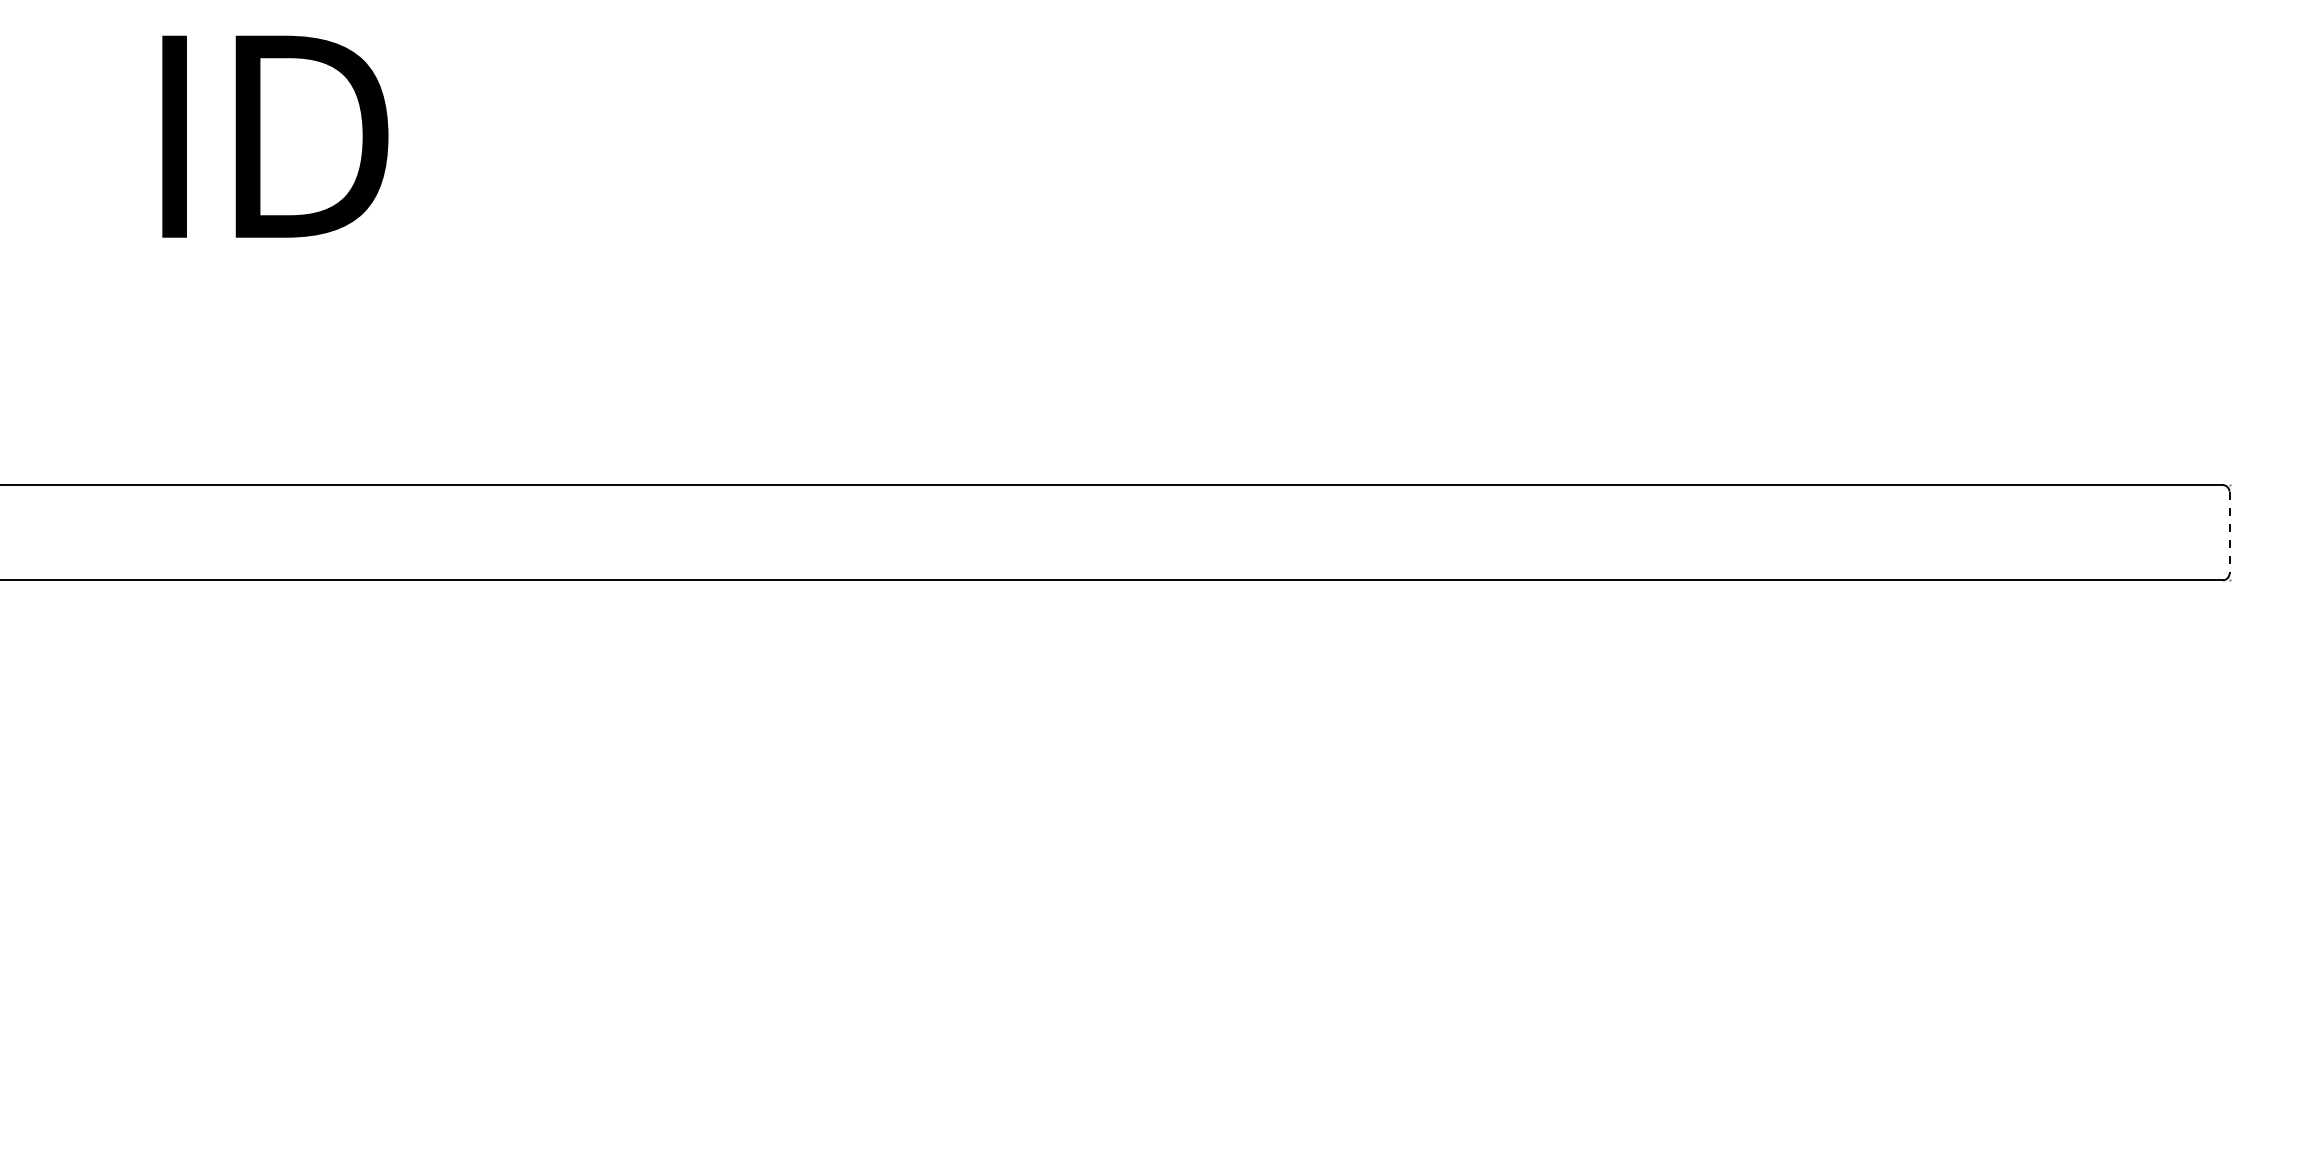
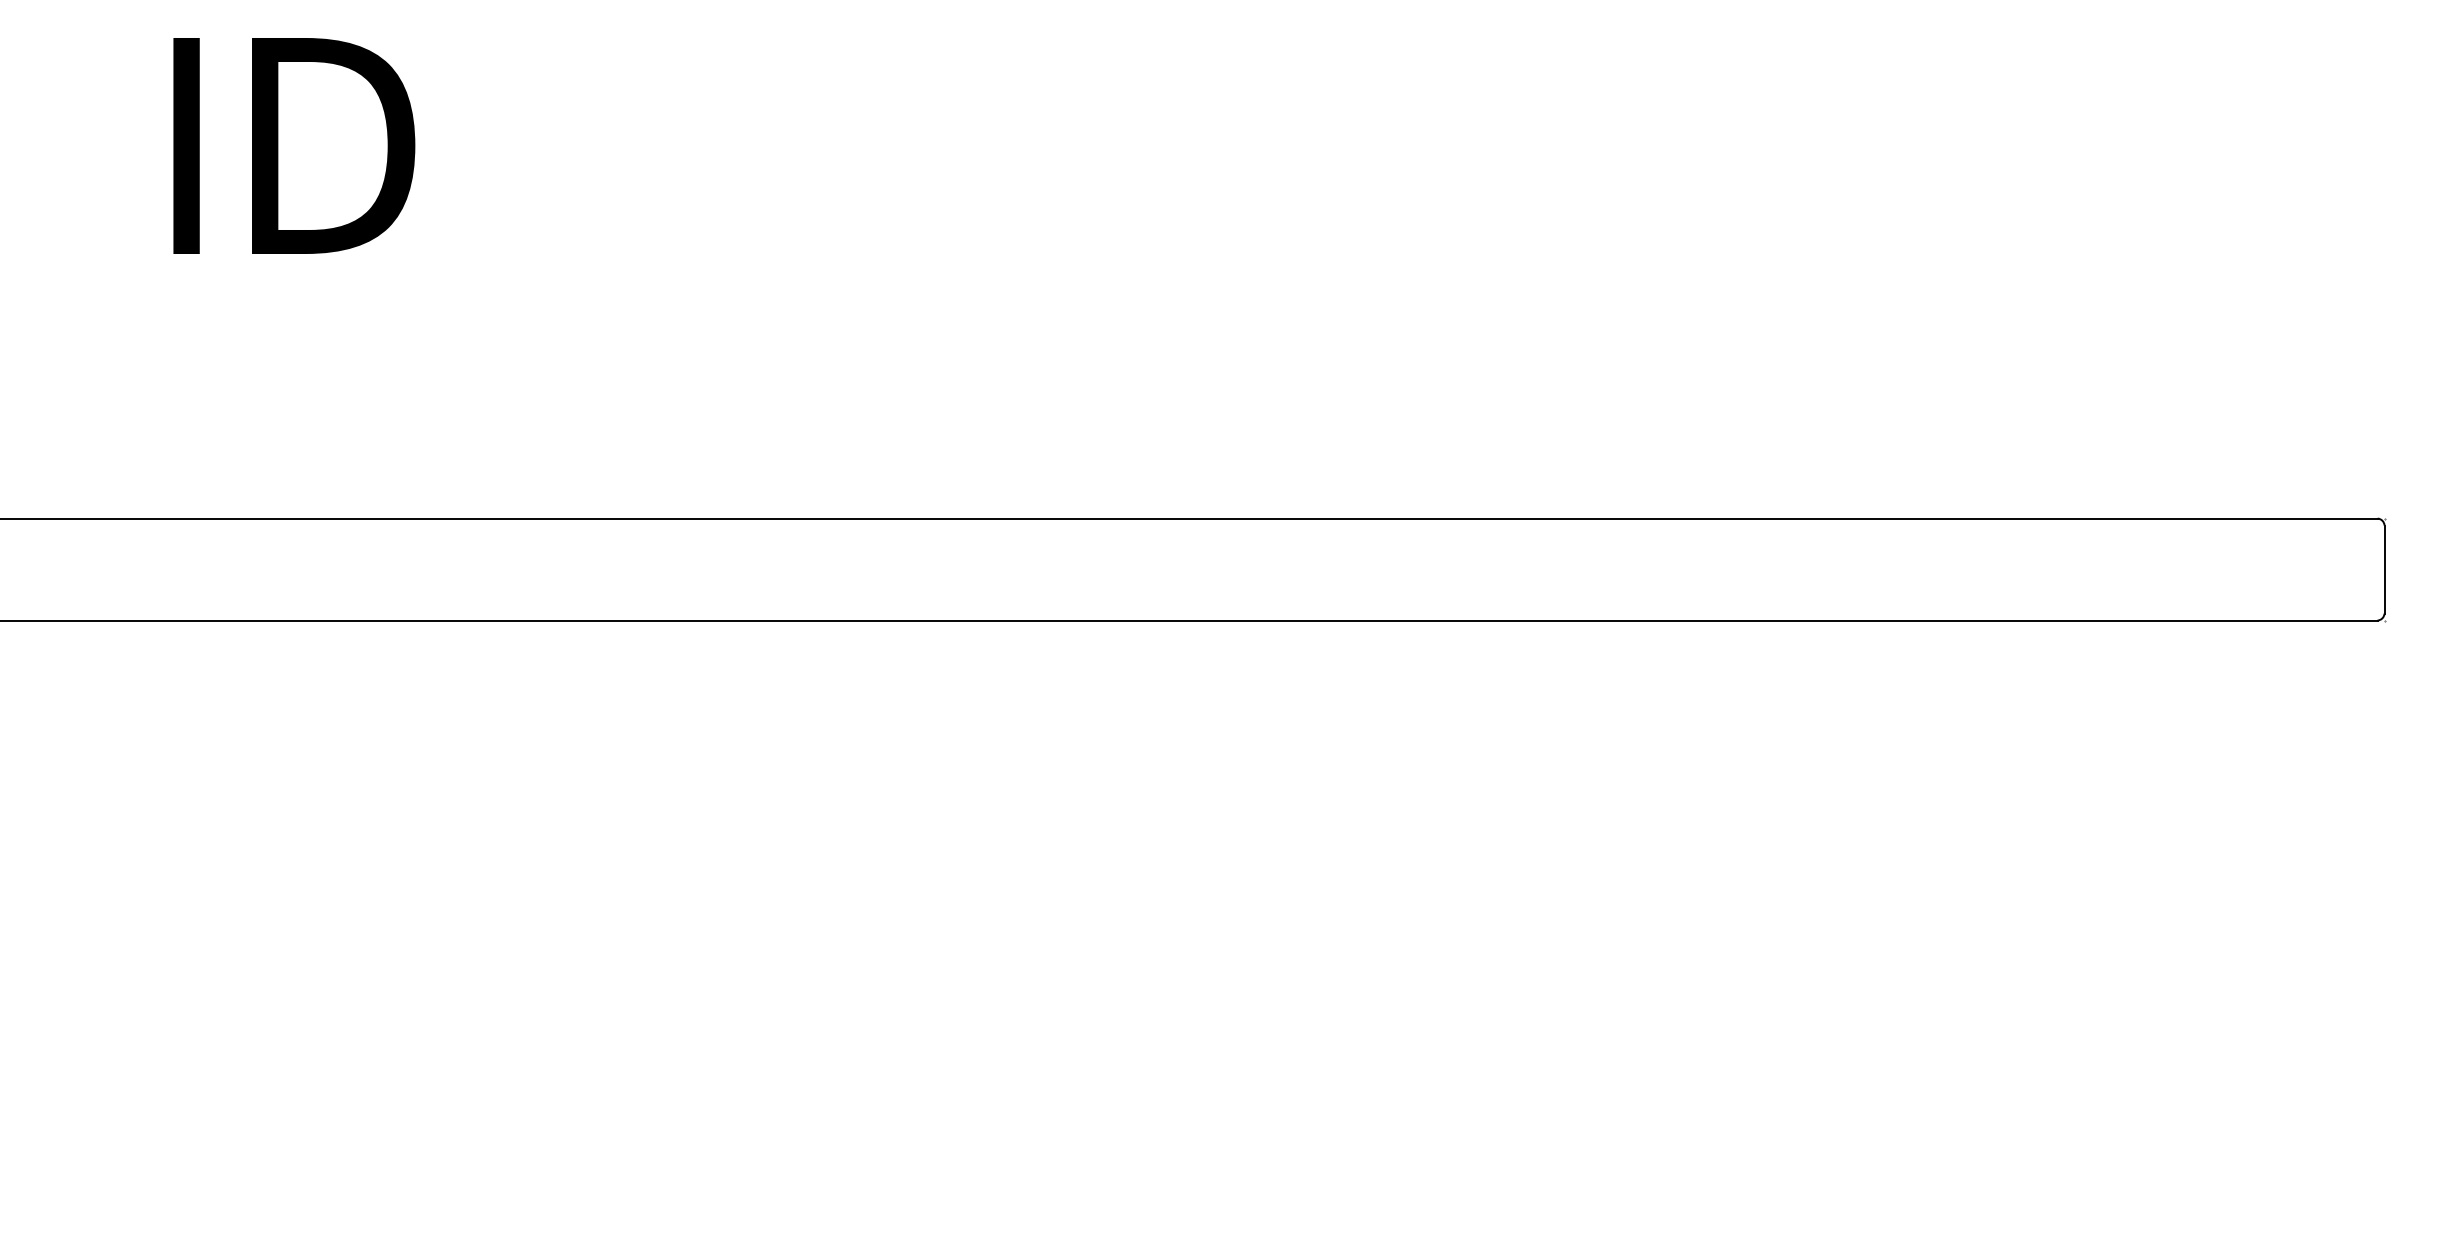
line: (2229, 533) -> (2384, 570), dashed -> solid

